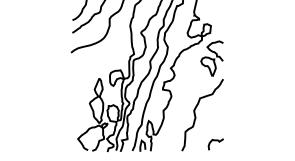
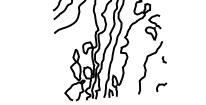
line: (222, 105) -> (163, 59), added

